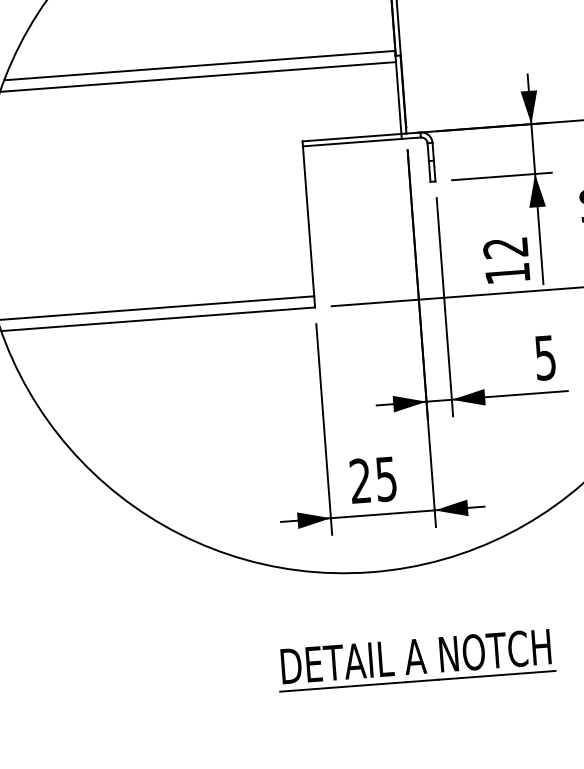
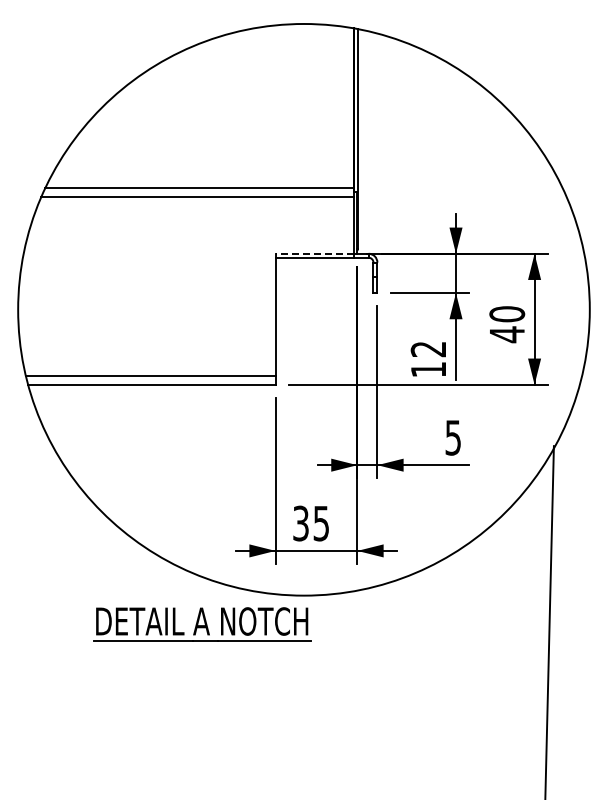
line: (351, 137) -> (314, 253), solid -> dashed
text: (359, 481) -> (300, 523), 25 -> 35
part: (416, 660) -> (202, 624), moved

